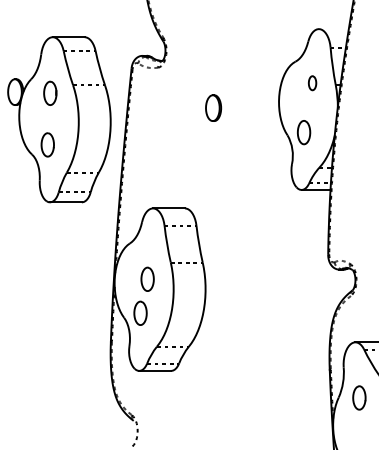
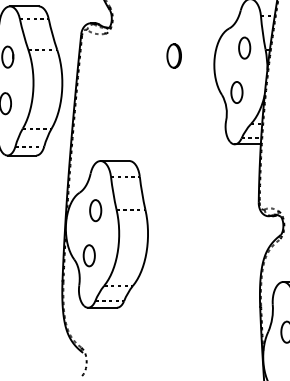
part: (312, 82) -> (244, 47), size x1.67
part: (213, 107) -> (174, 55), moved
part: (147, 278) -> (95, 209), moved

